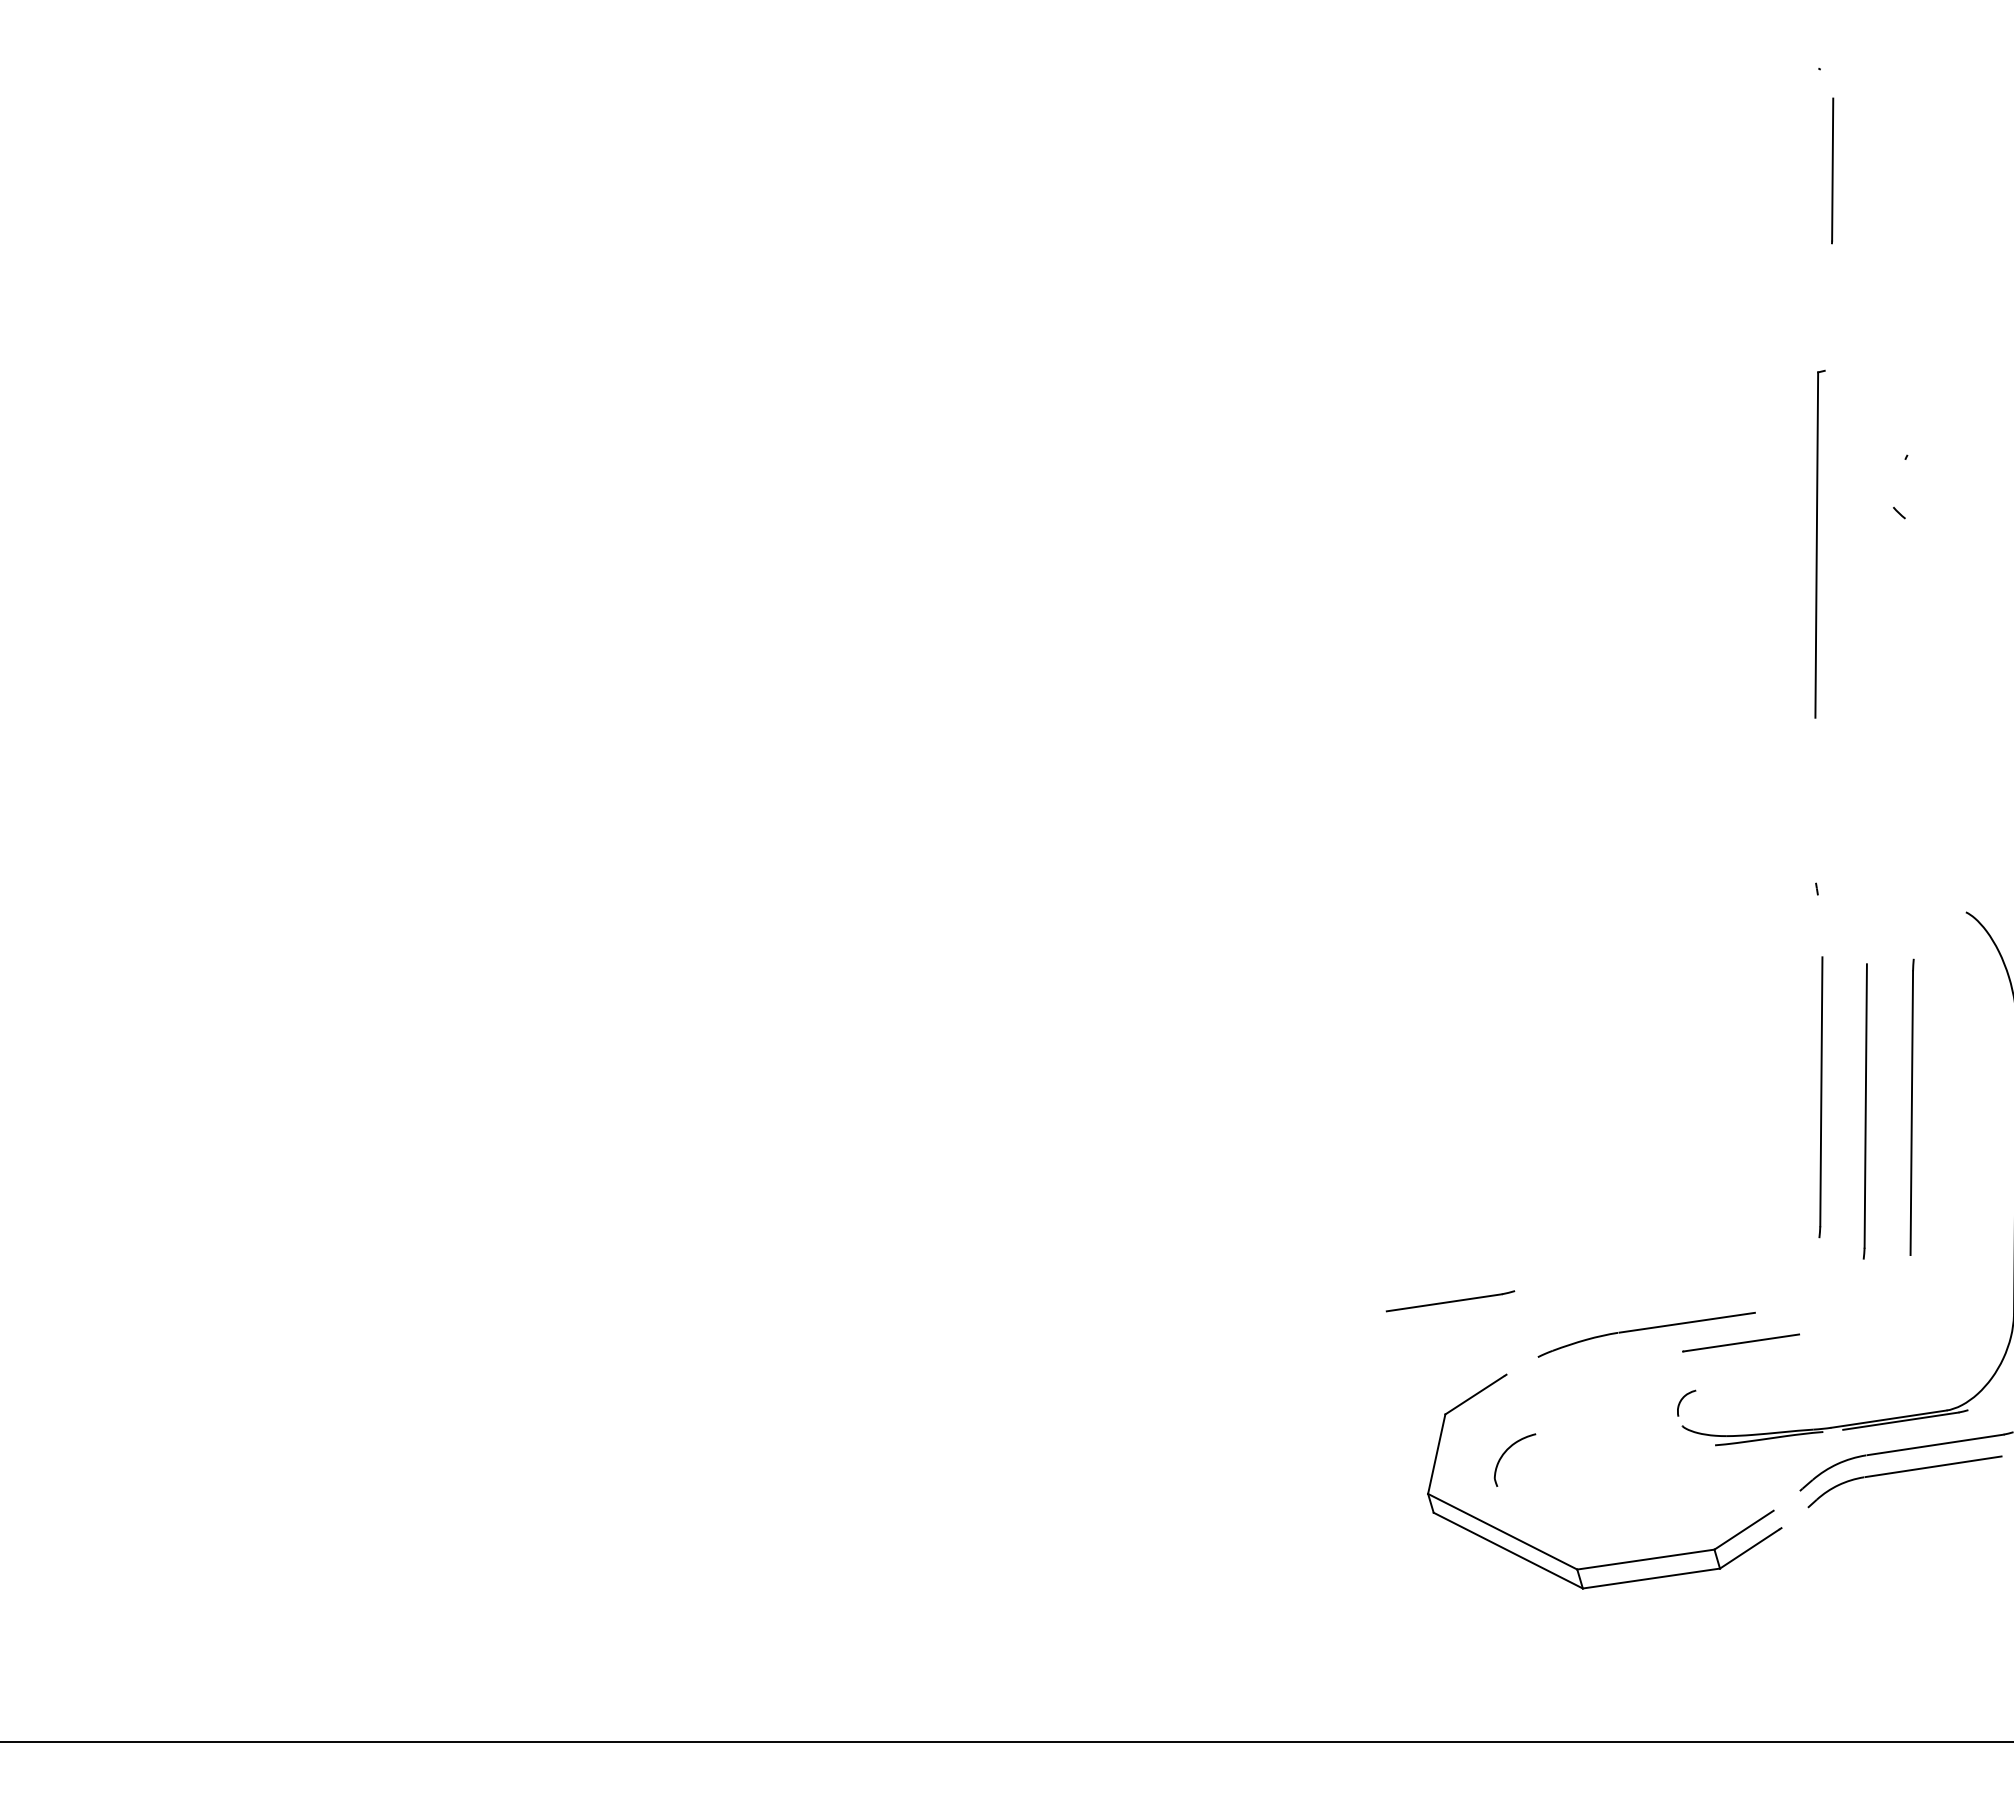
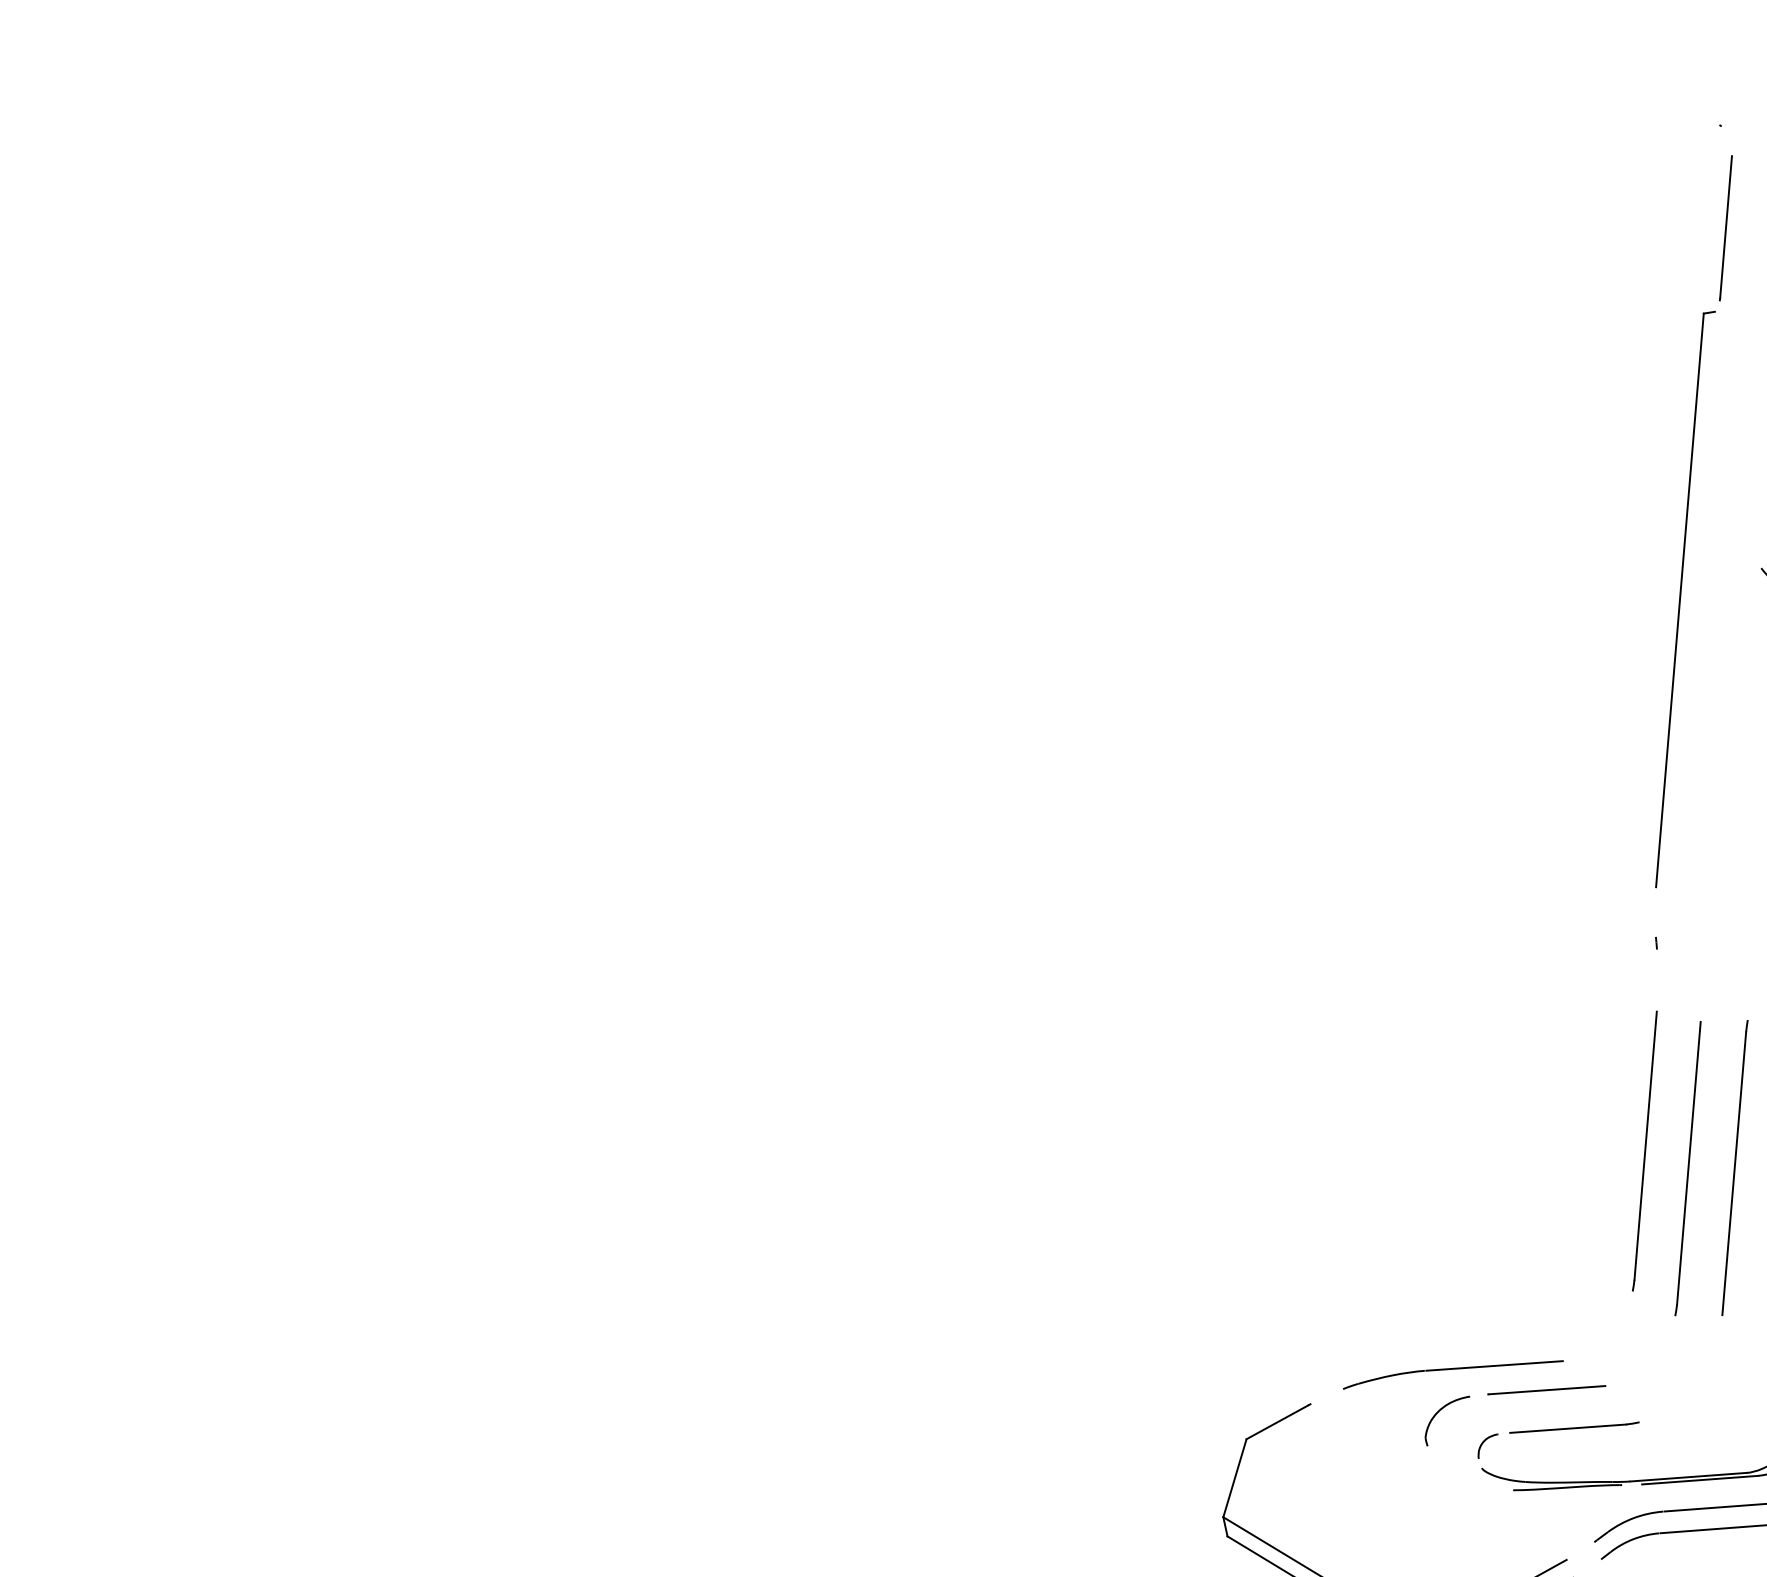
part: (1819, 544) -> (1684, 599), size x1.67
part: (1450, 1301) -> (1574, 1427), moved
part: (1506, 1452) -> (1439, 1412), moved

